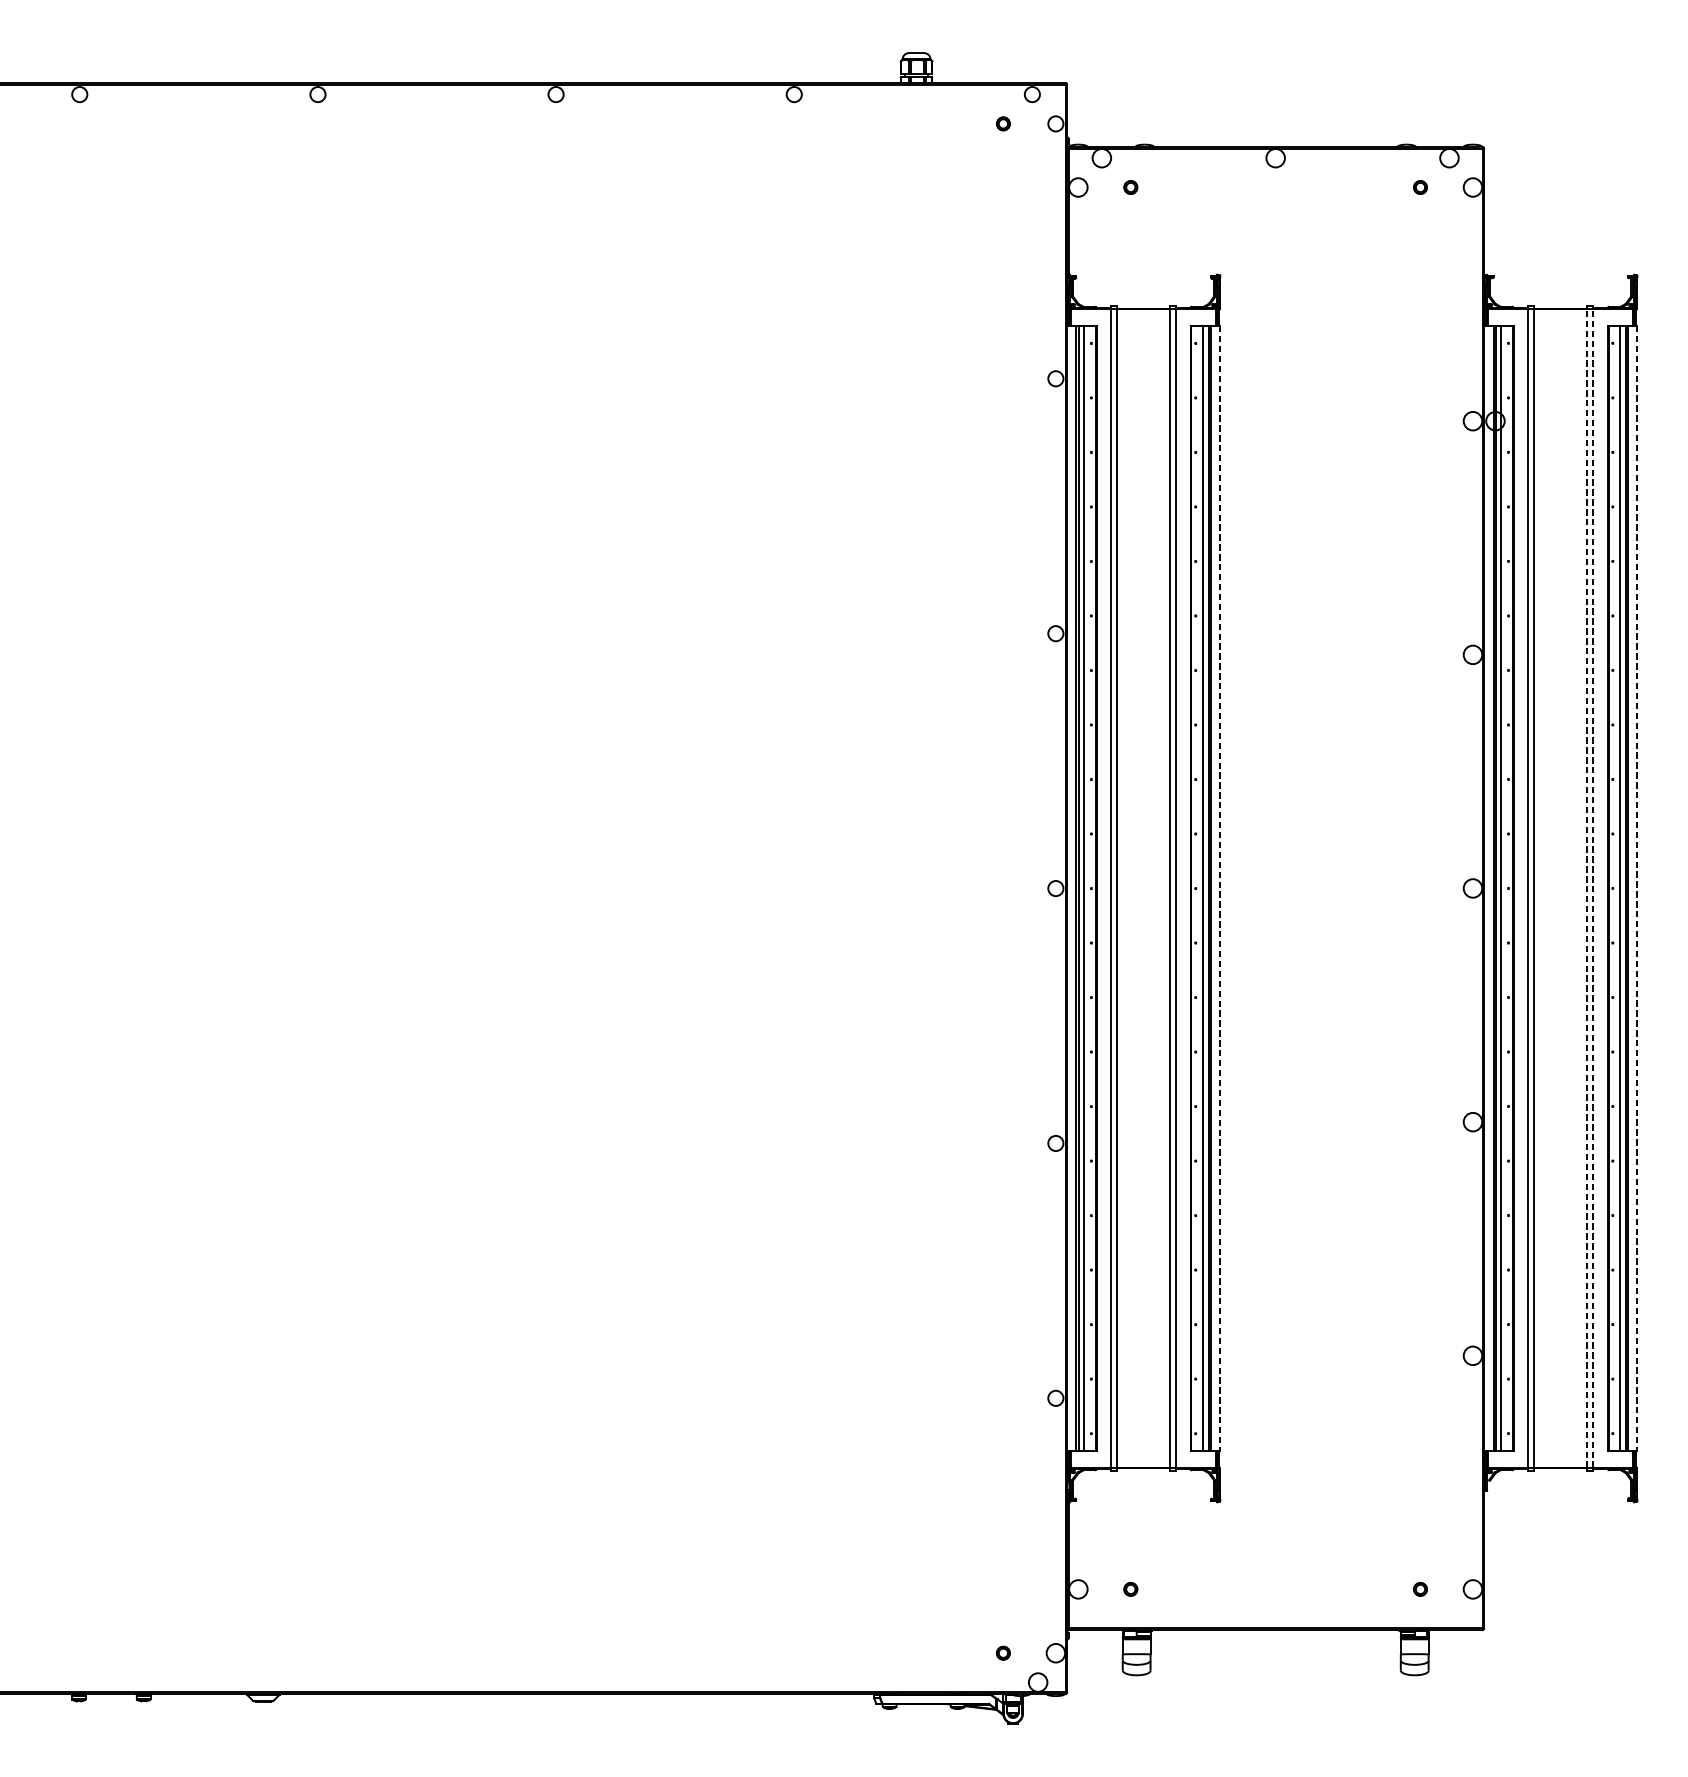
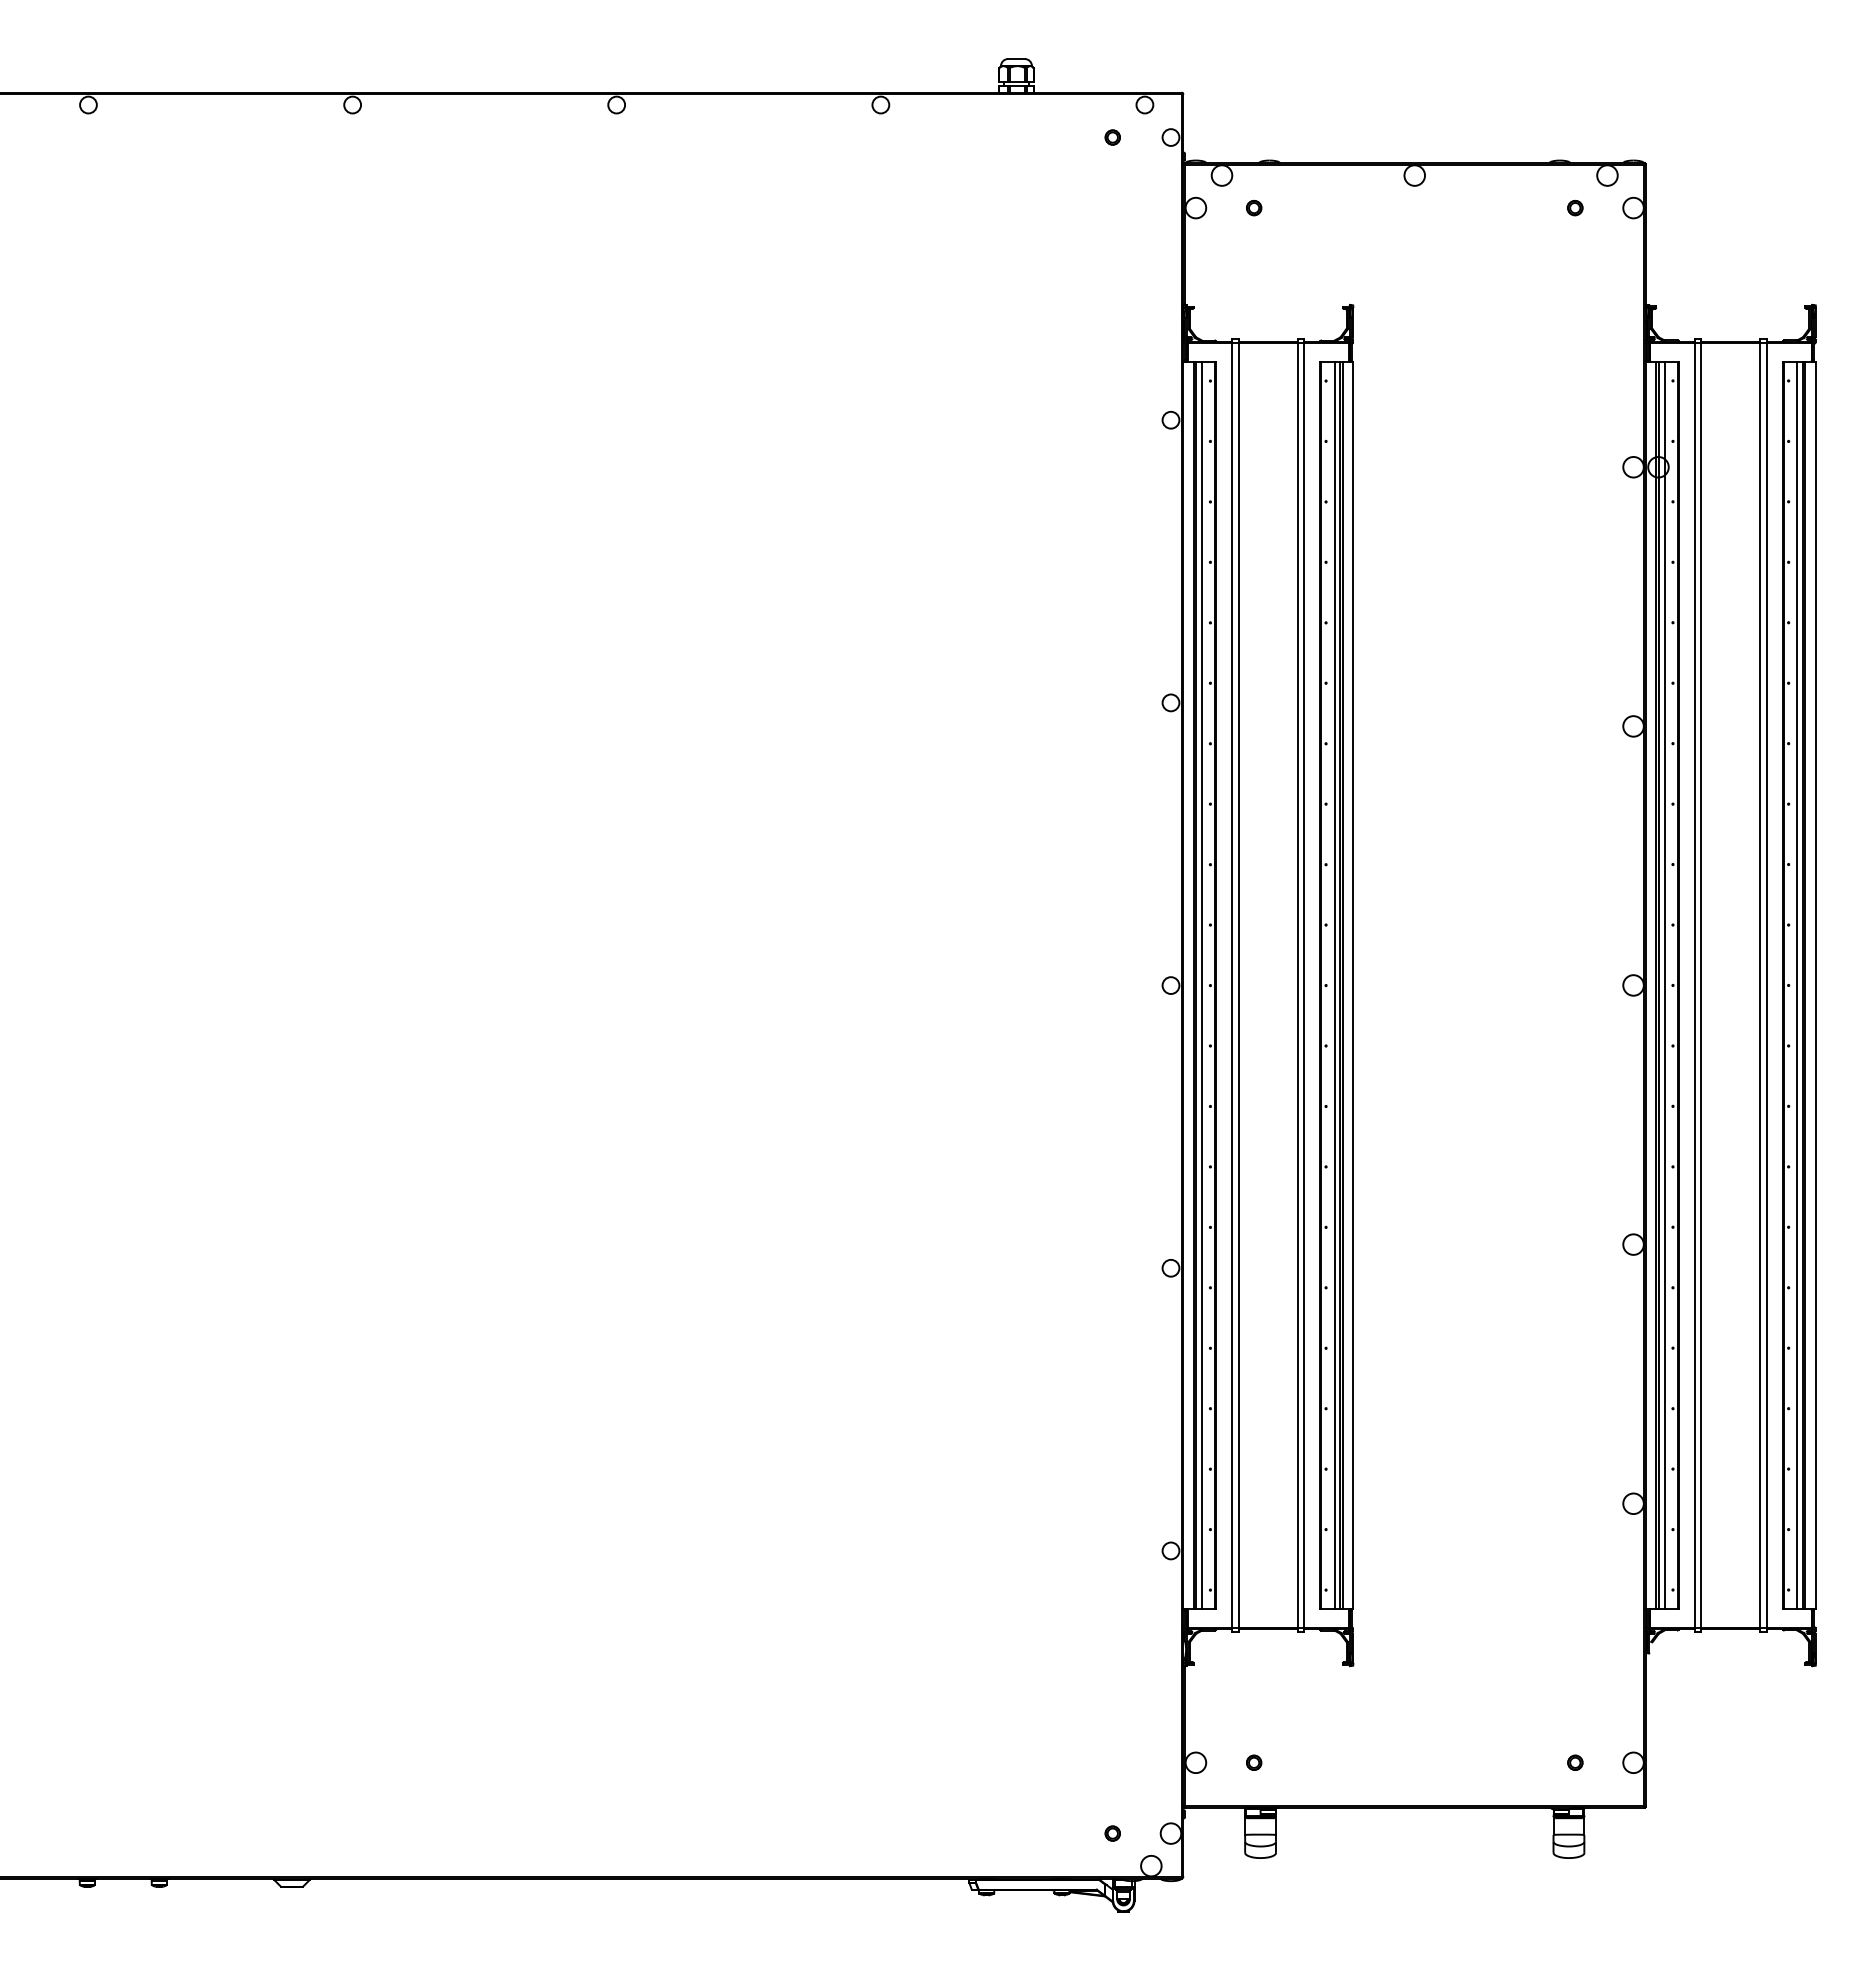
line: (1587, 887) -> (1760, 984), dashed -> solid
line: (1592, 887) -> (1766, 984), dashed -> solid
line: (1220, 888) -> (1353, 985), dashed -> solid
line: (1637, 888) -> (1815, 985), dashed -> solid

